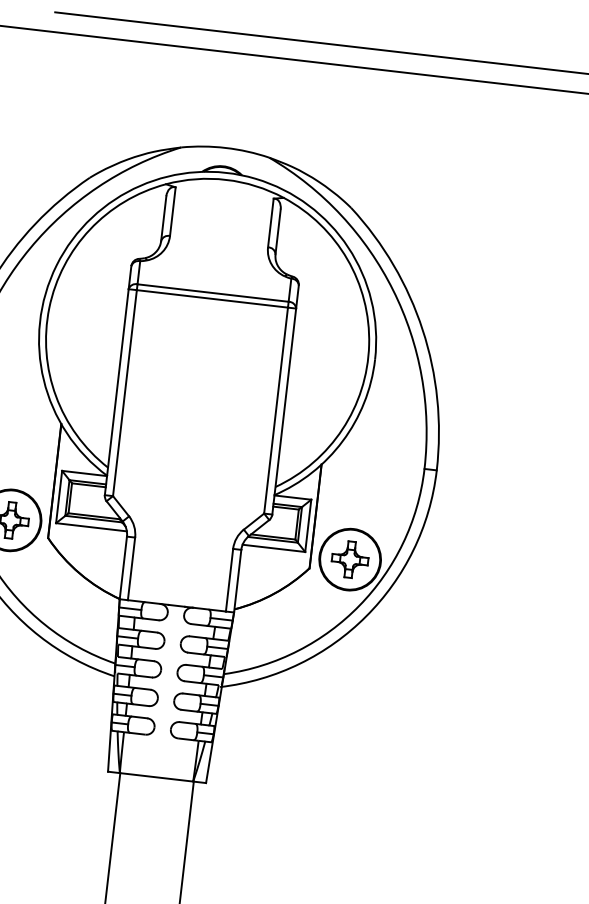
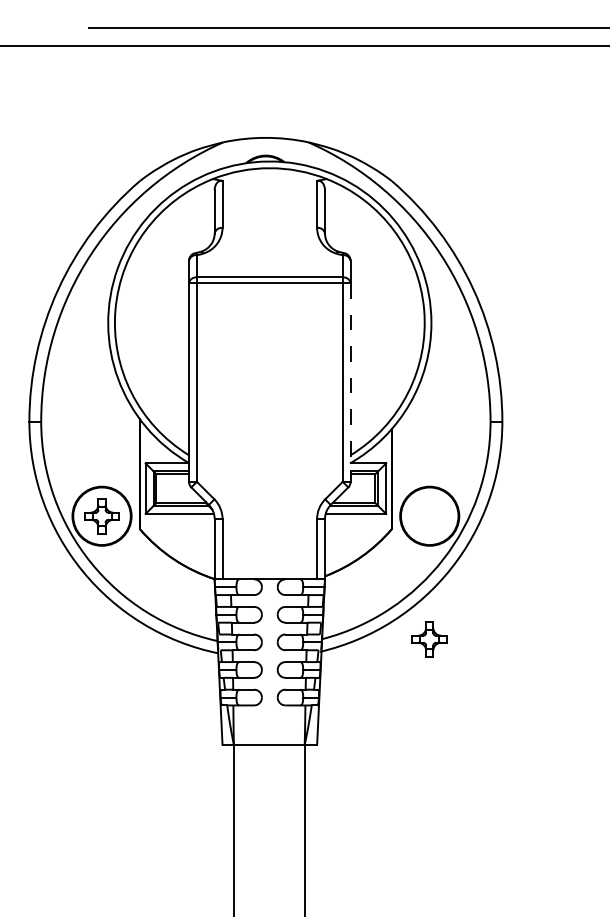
line: (284, 411) -> (350, 382), solid -> dashed
part: (349, 559) -> (429, 639), moved

